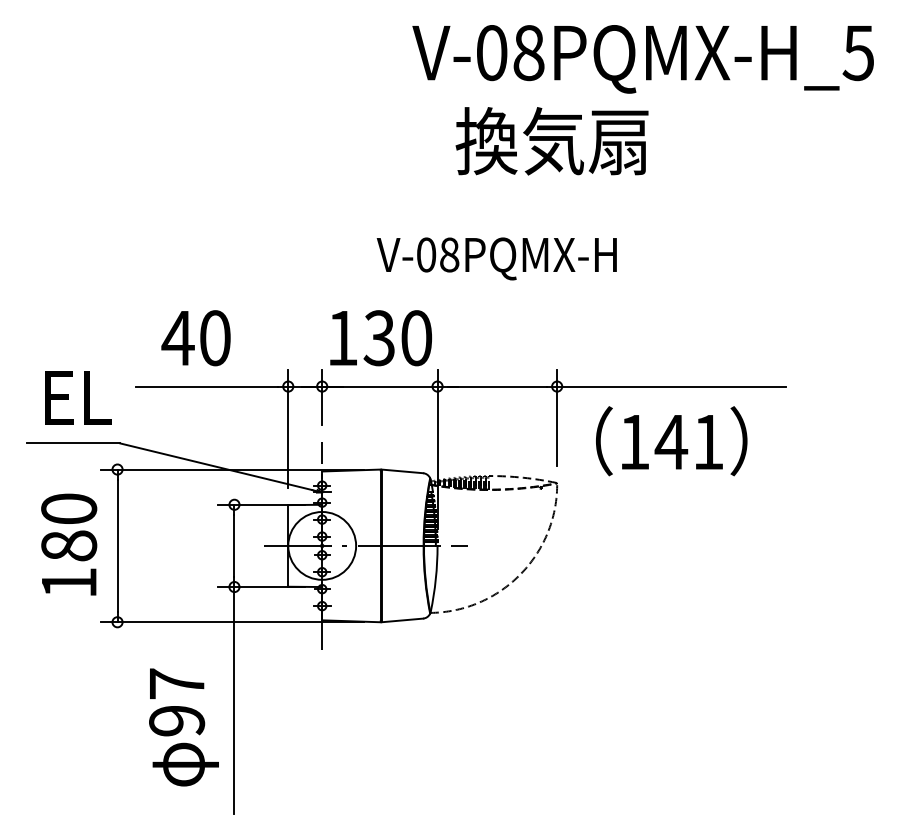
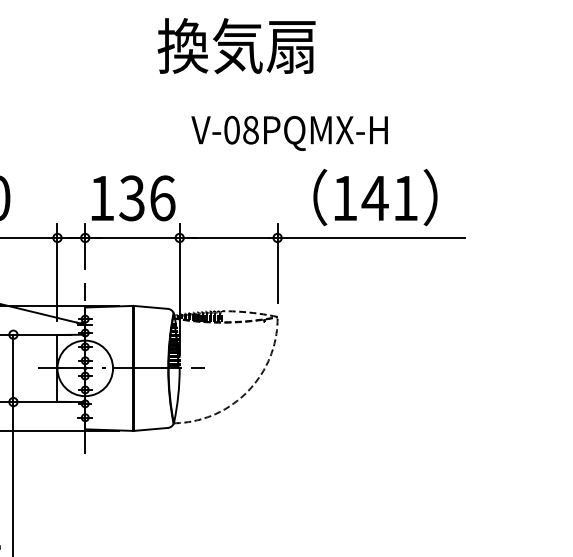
text: (551, 141) -> (236, 46), moved
text: (496, 258) -> (289, 133), moved
text: (416, 338) -> (162, 198), 130 -> 136
text: (671, 441) -> (375, 197), moved

